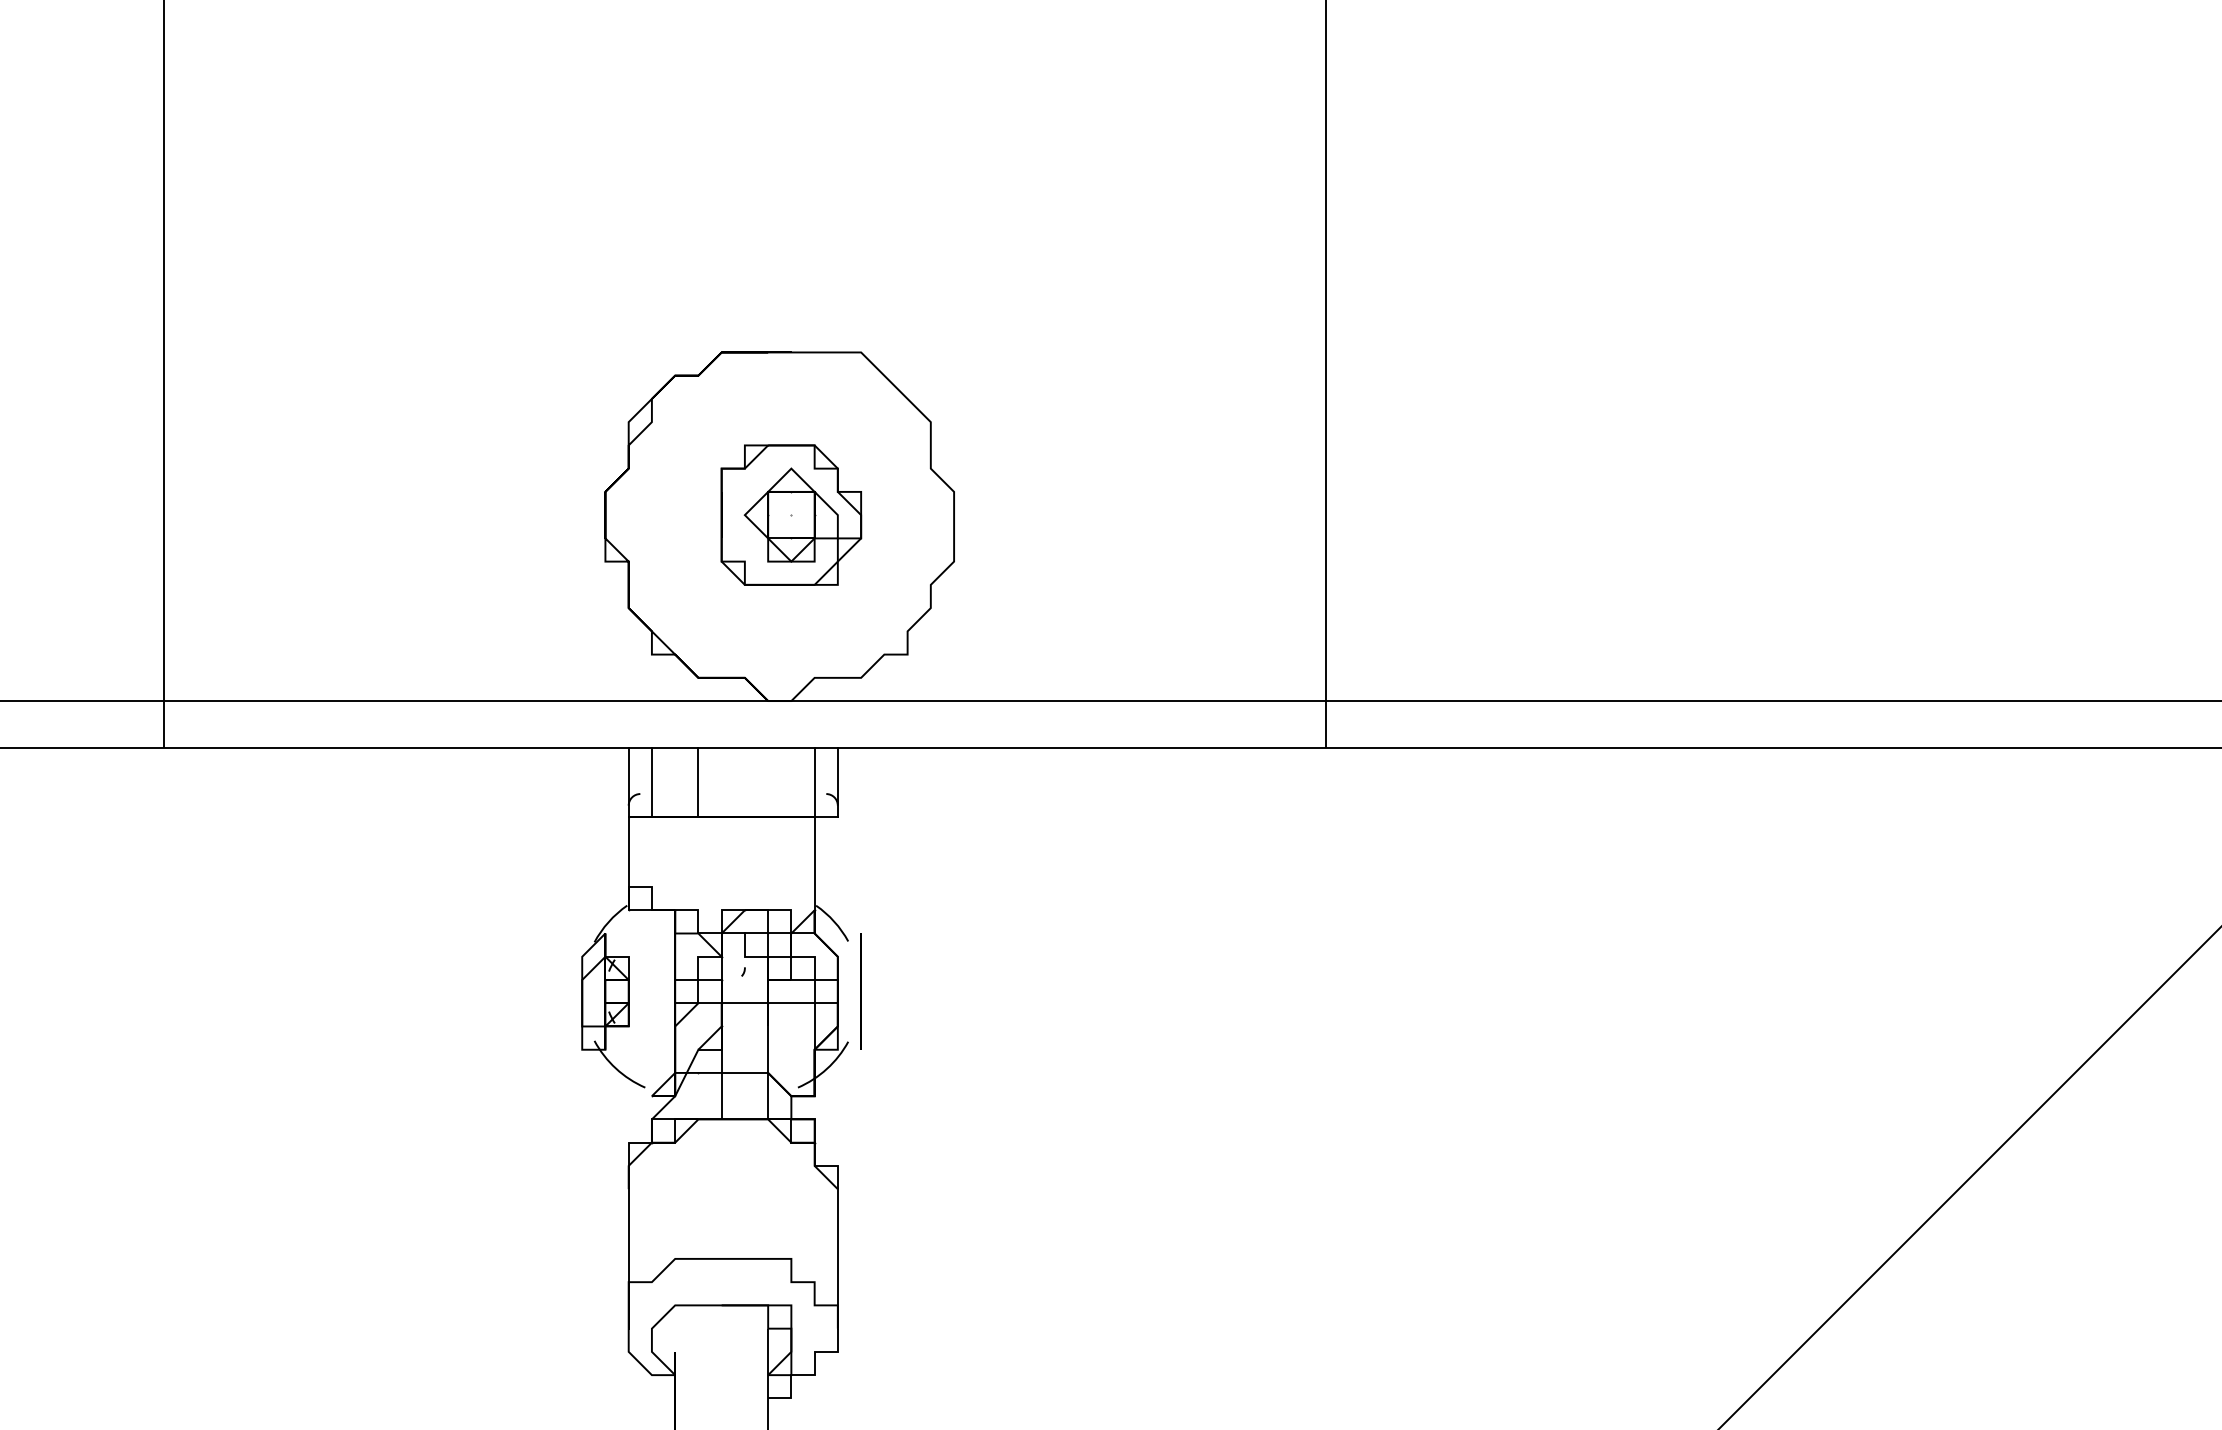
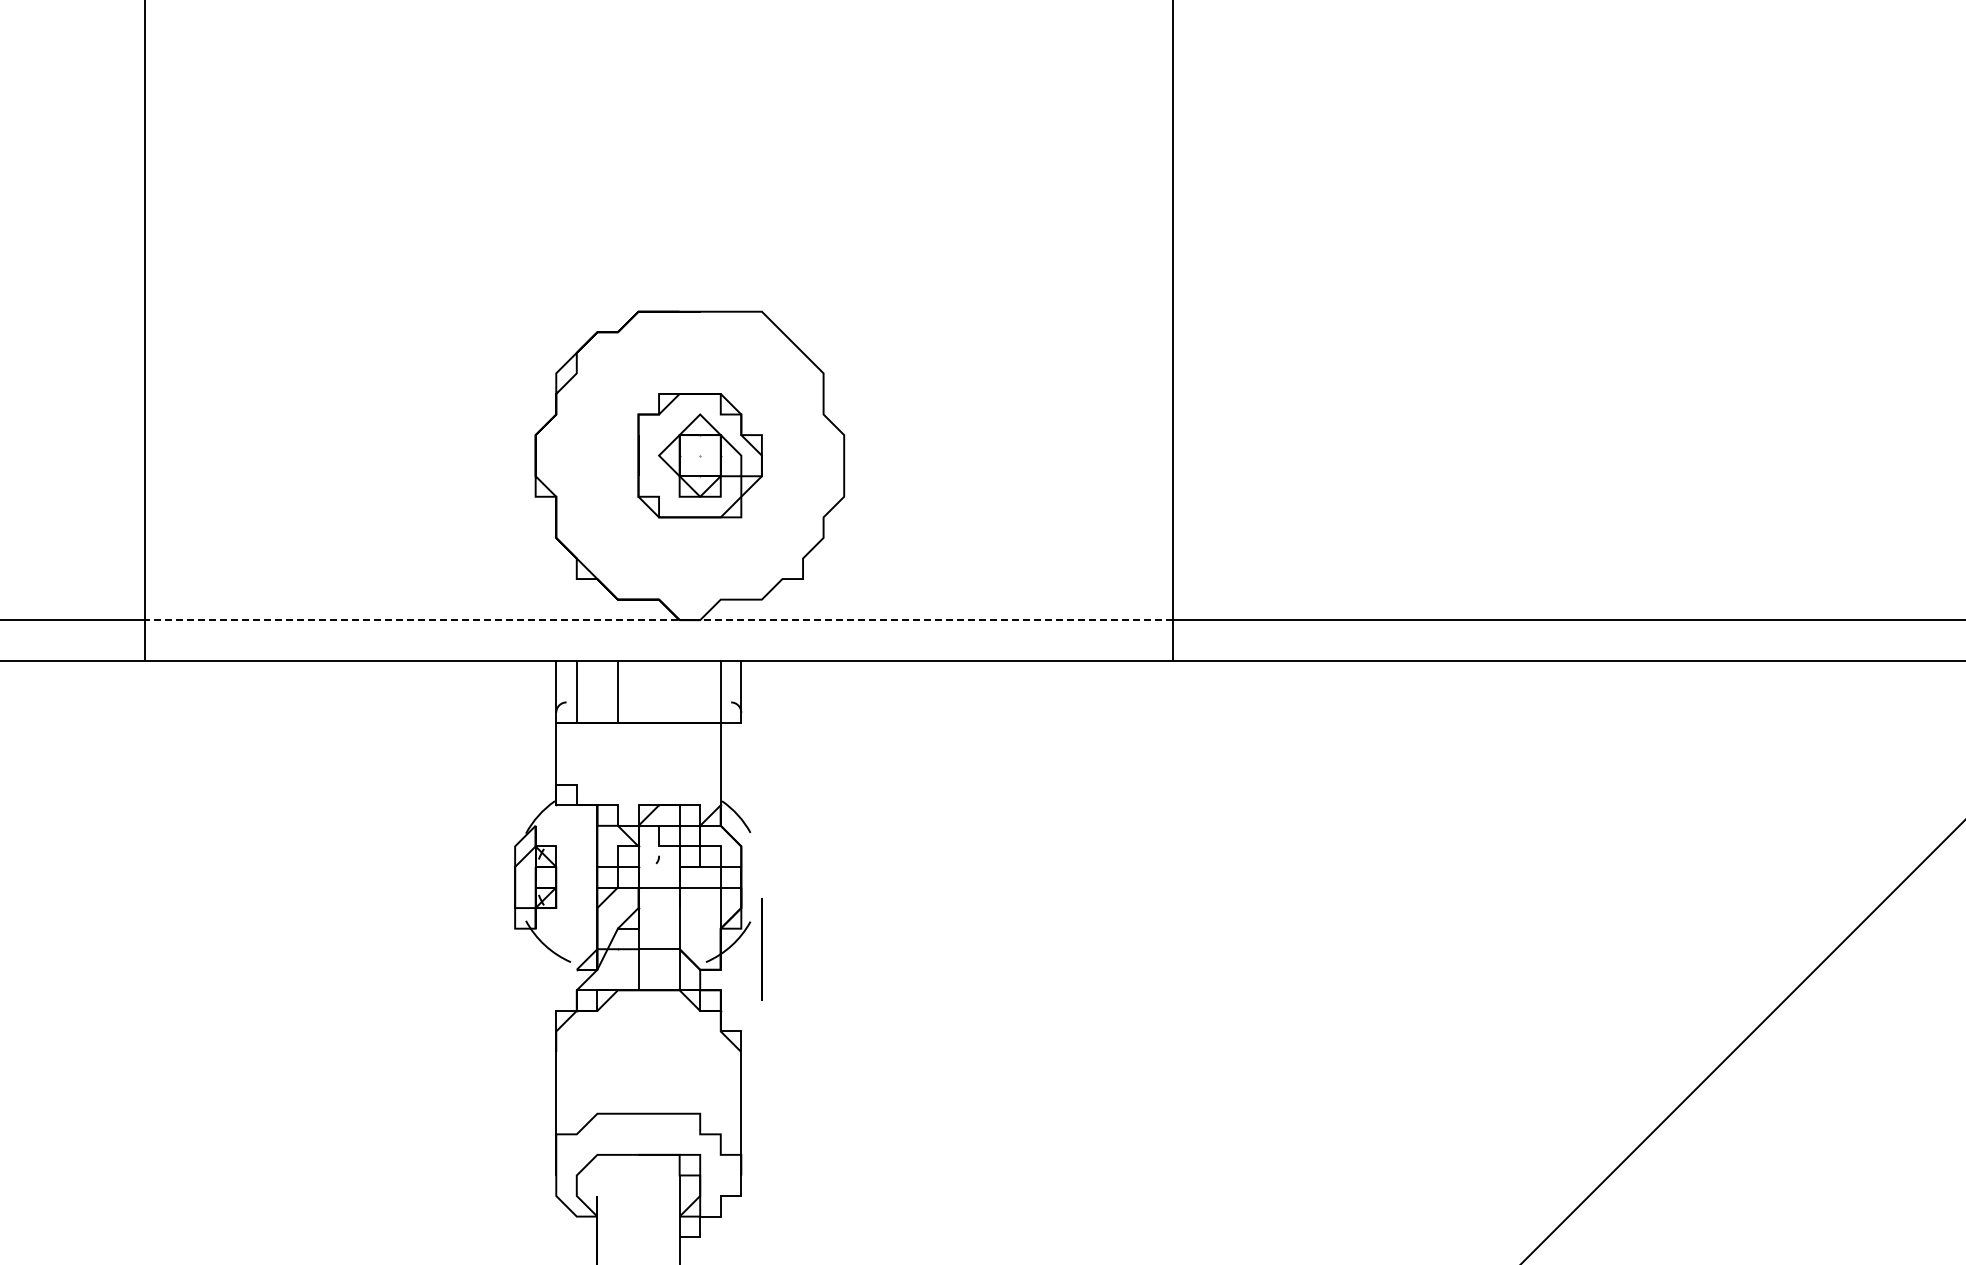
line: (744, 701) -> (658, 620), solid -> dashed
line: (860, 991) -> (761, 949), moved

